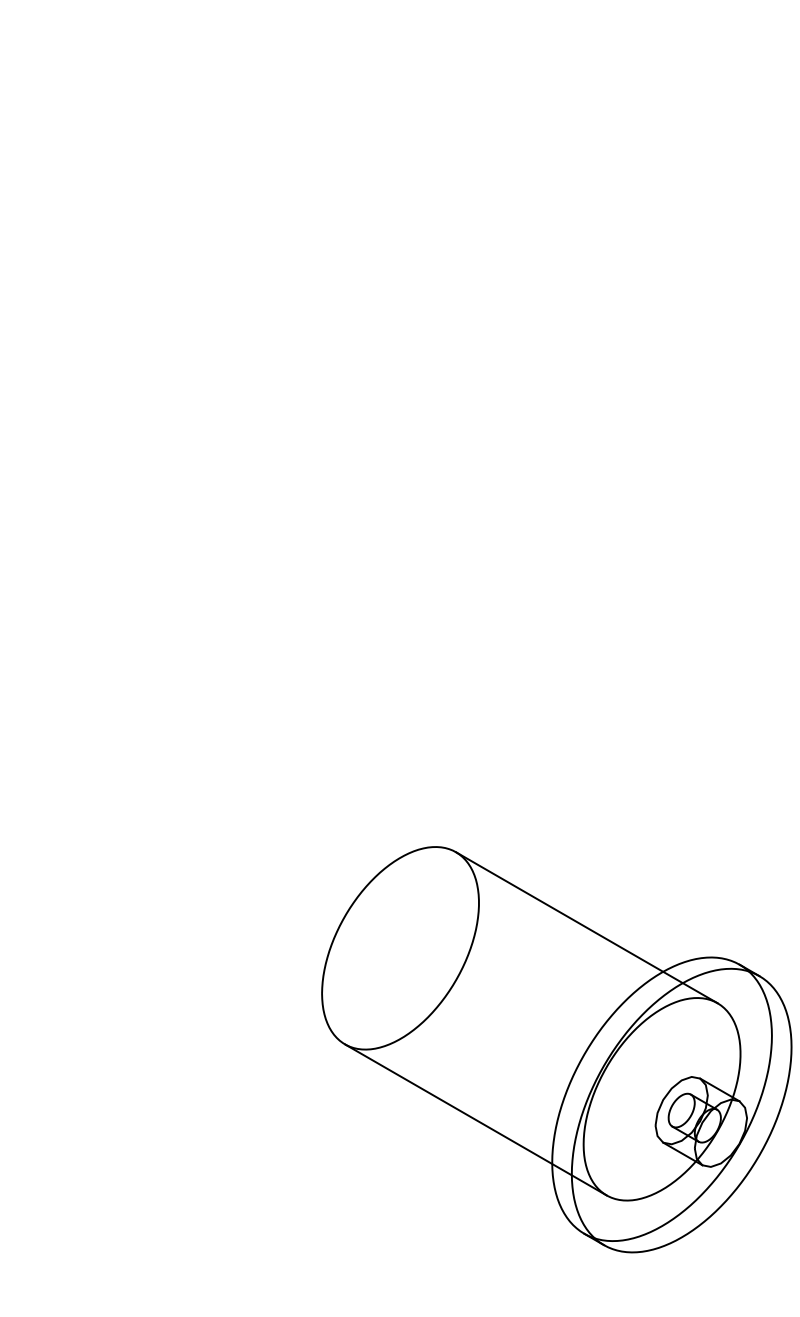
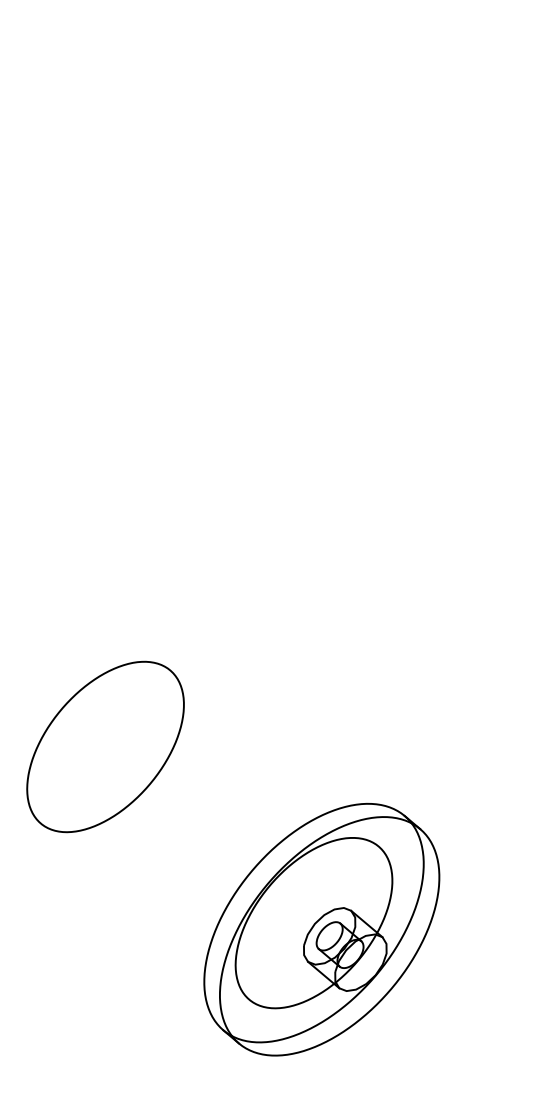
line: (586, 927) -> (274, 758), removed
line: (475, 1119) -> (144, 911), removed

